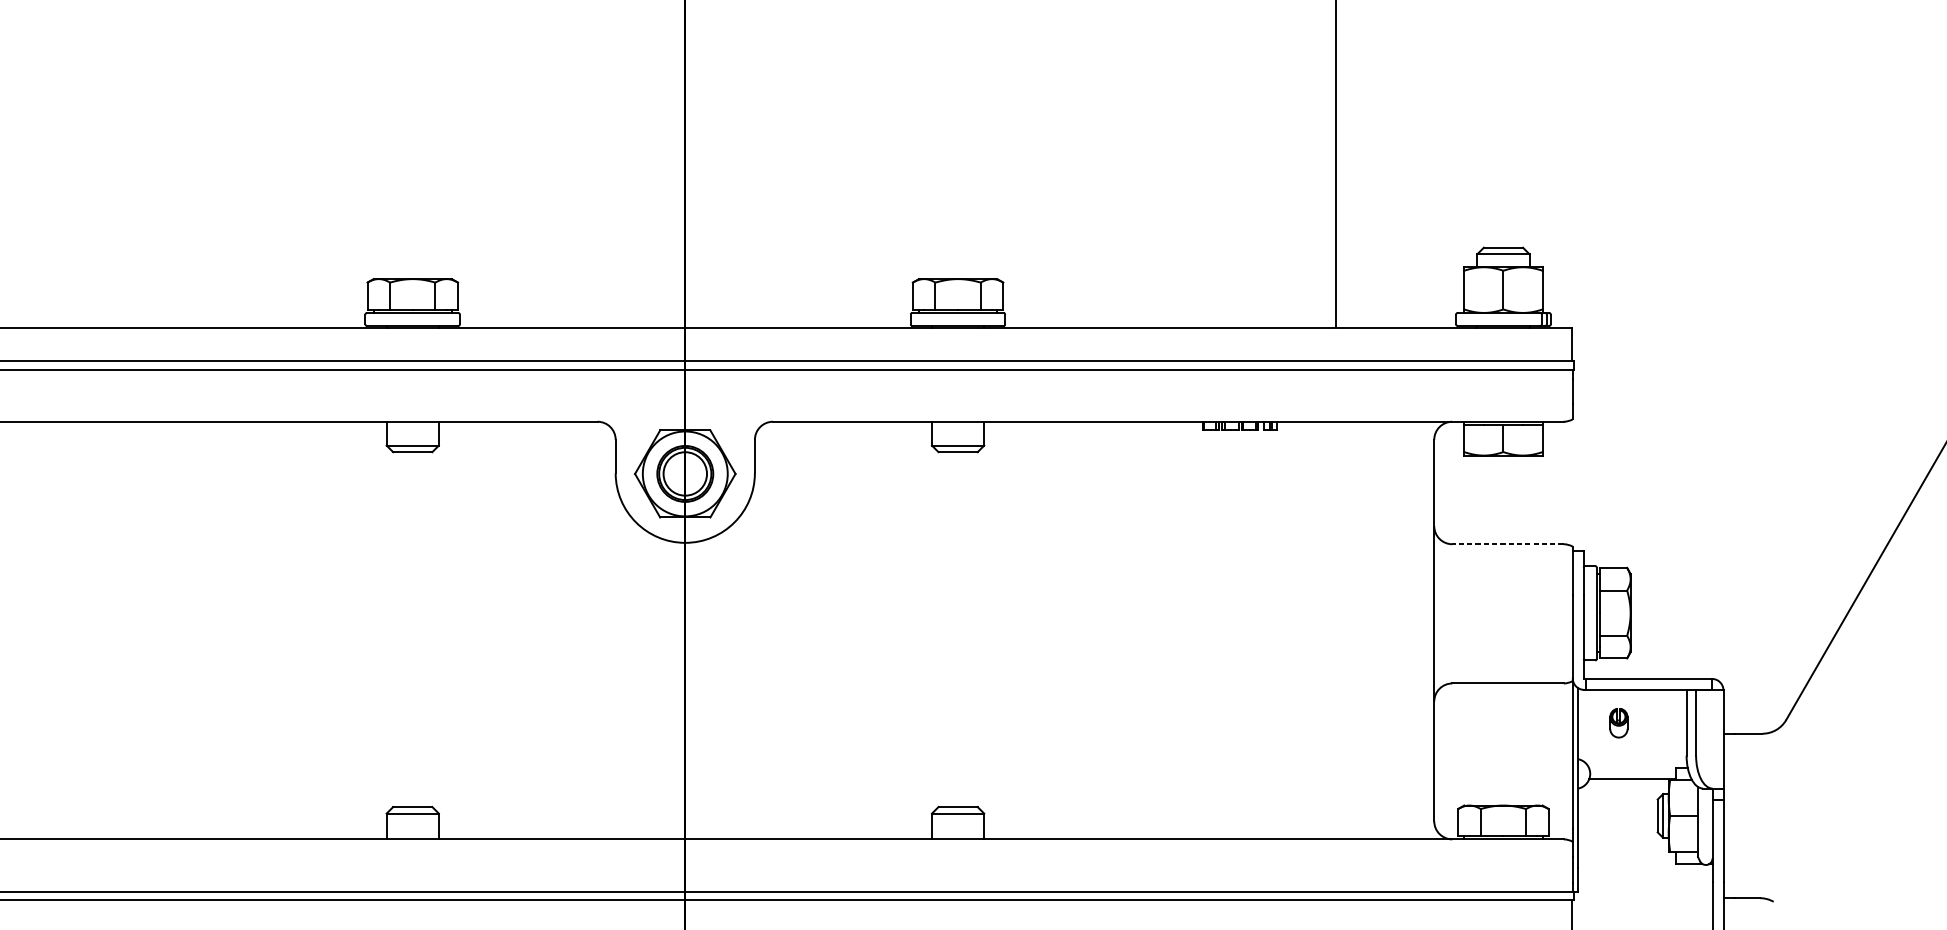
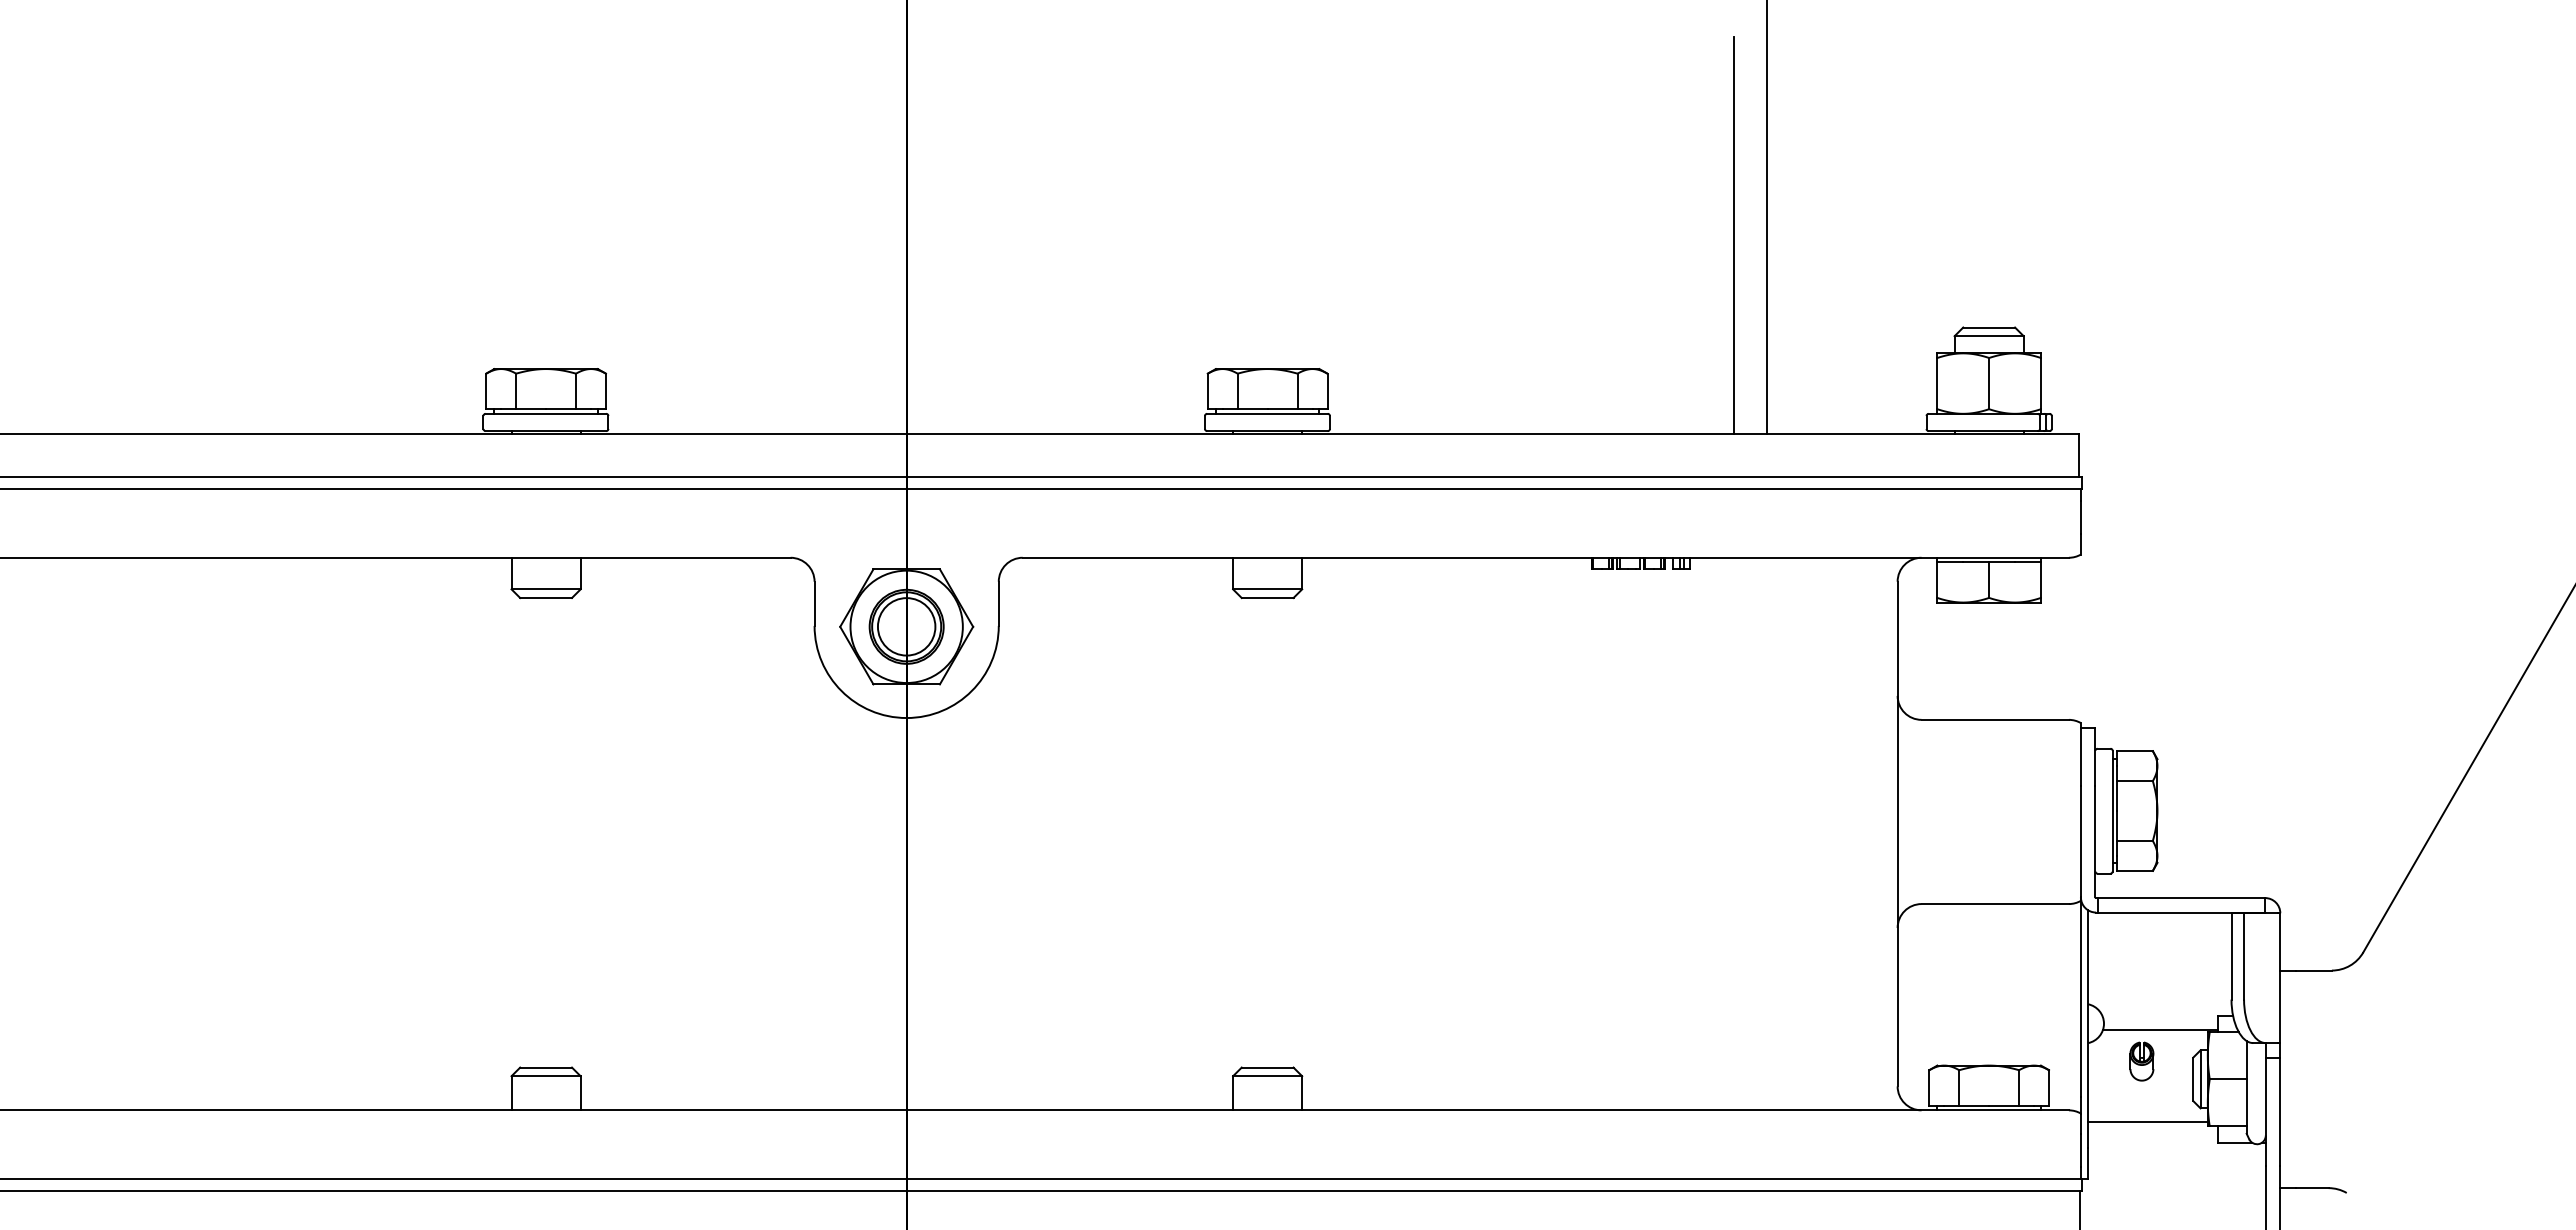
line: (1310, 178) -> (1734, 235), added
line: (1508, 543) -> (1995, 719), dashed -> solid
part: (1618, 723) -> (2141, 1061), moved
line: (1623, 848) -> (2147, 1122), added

